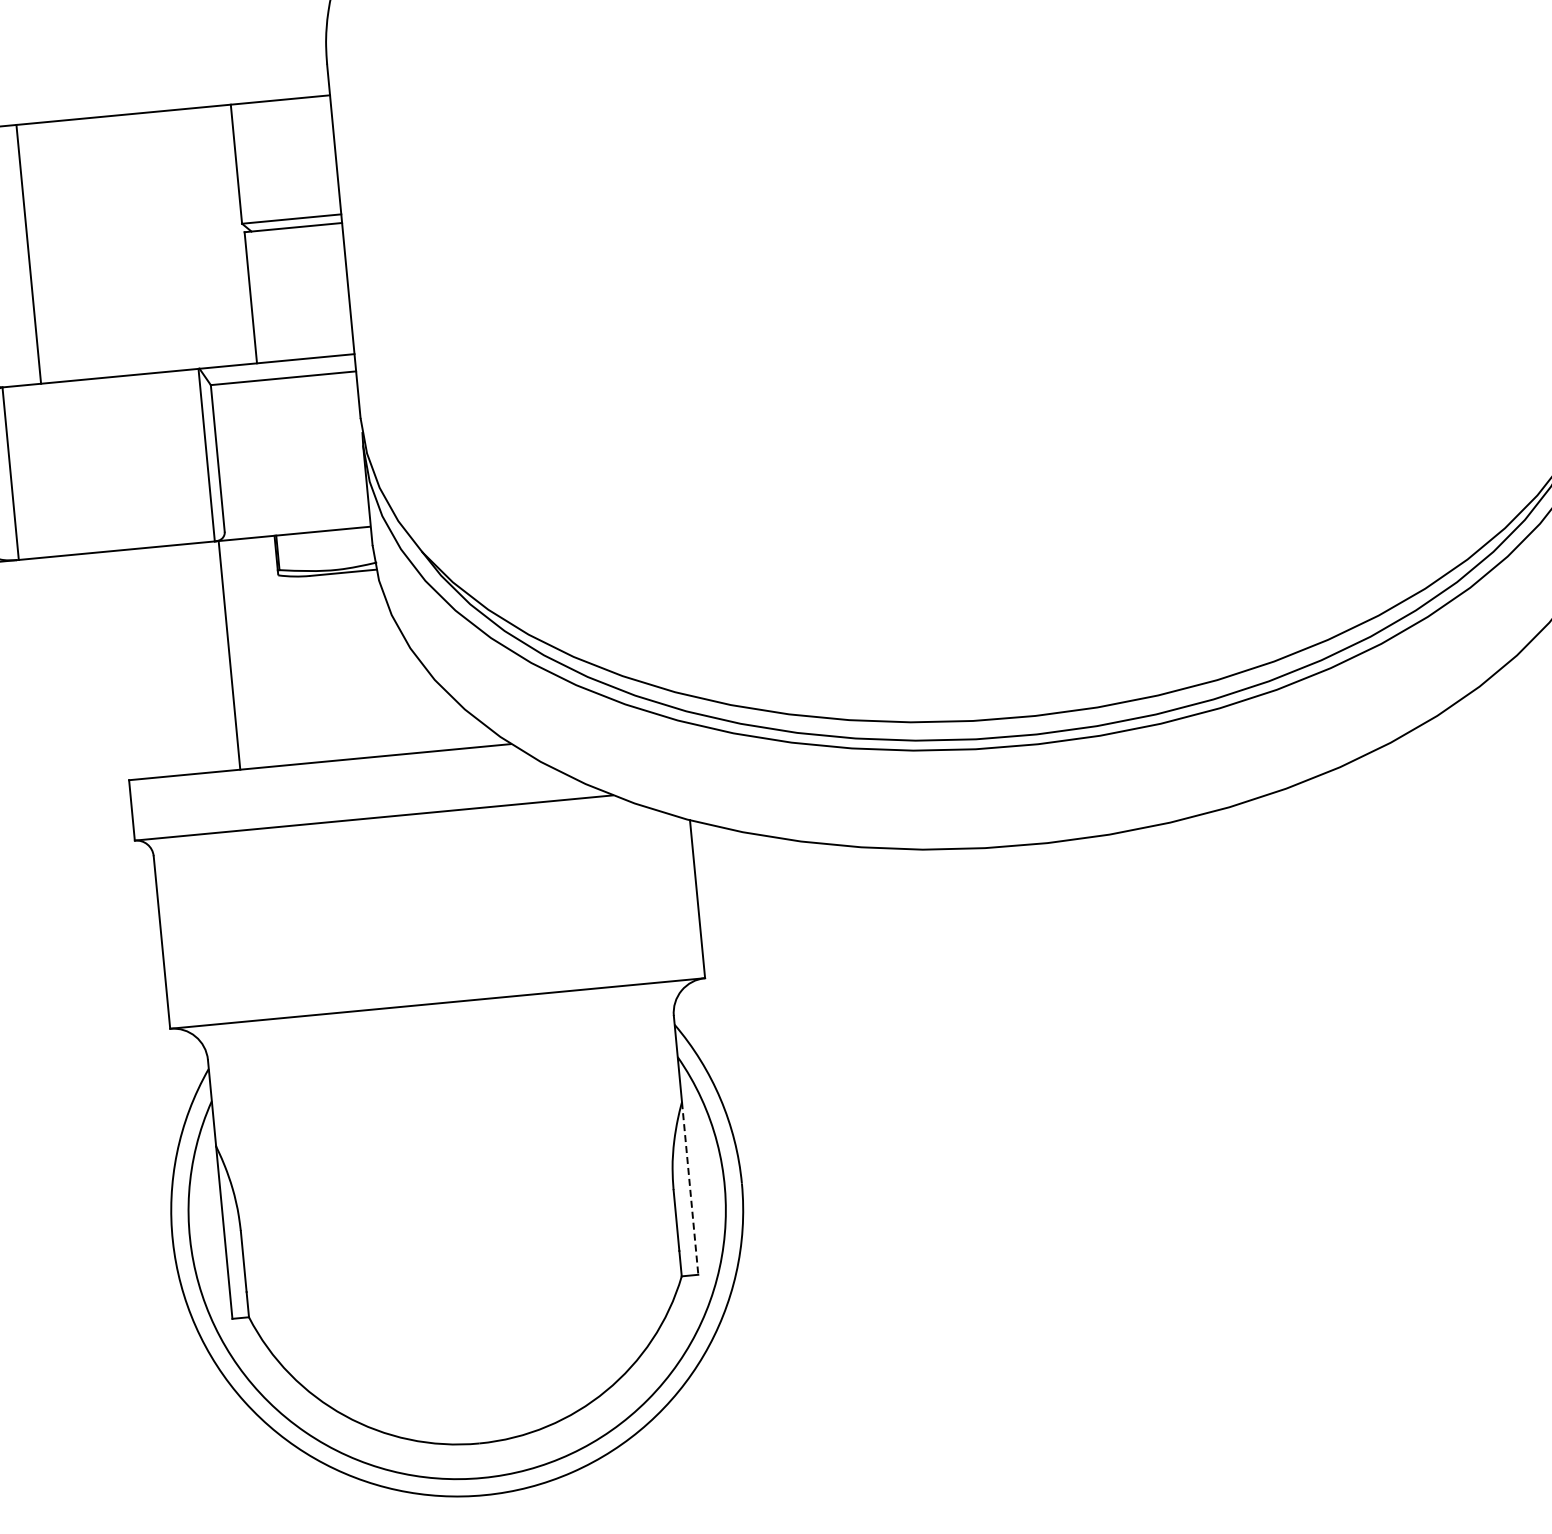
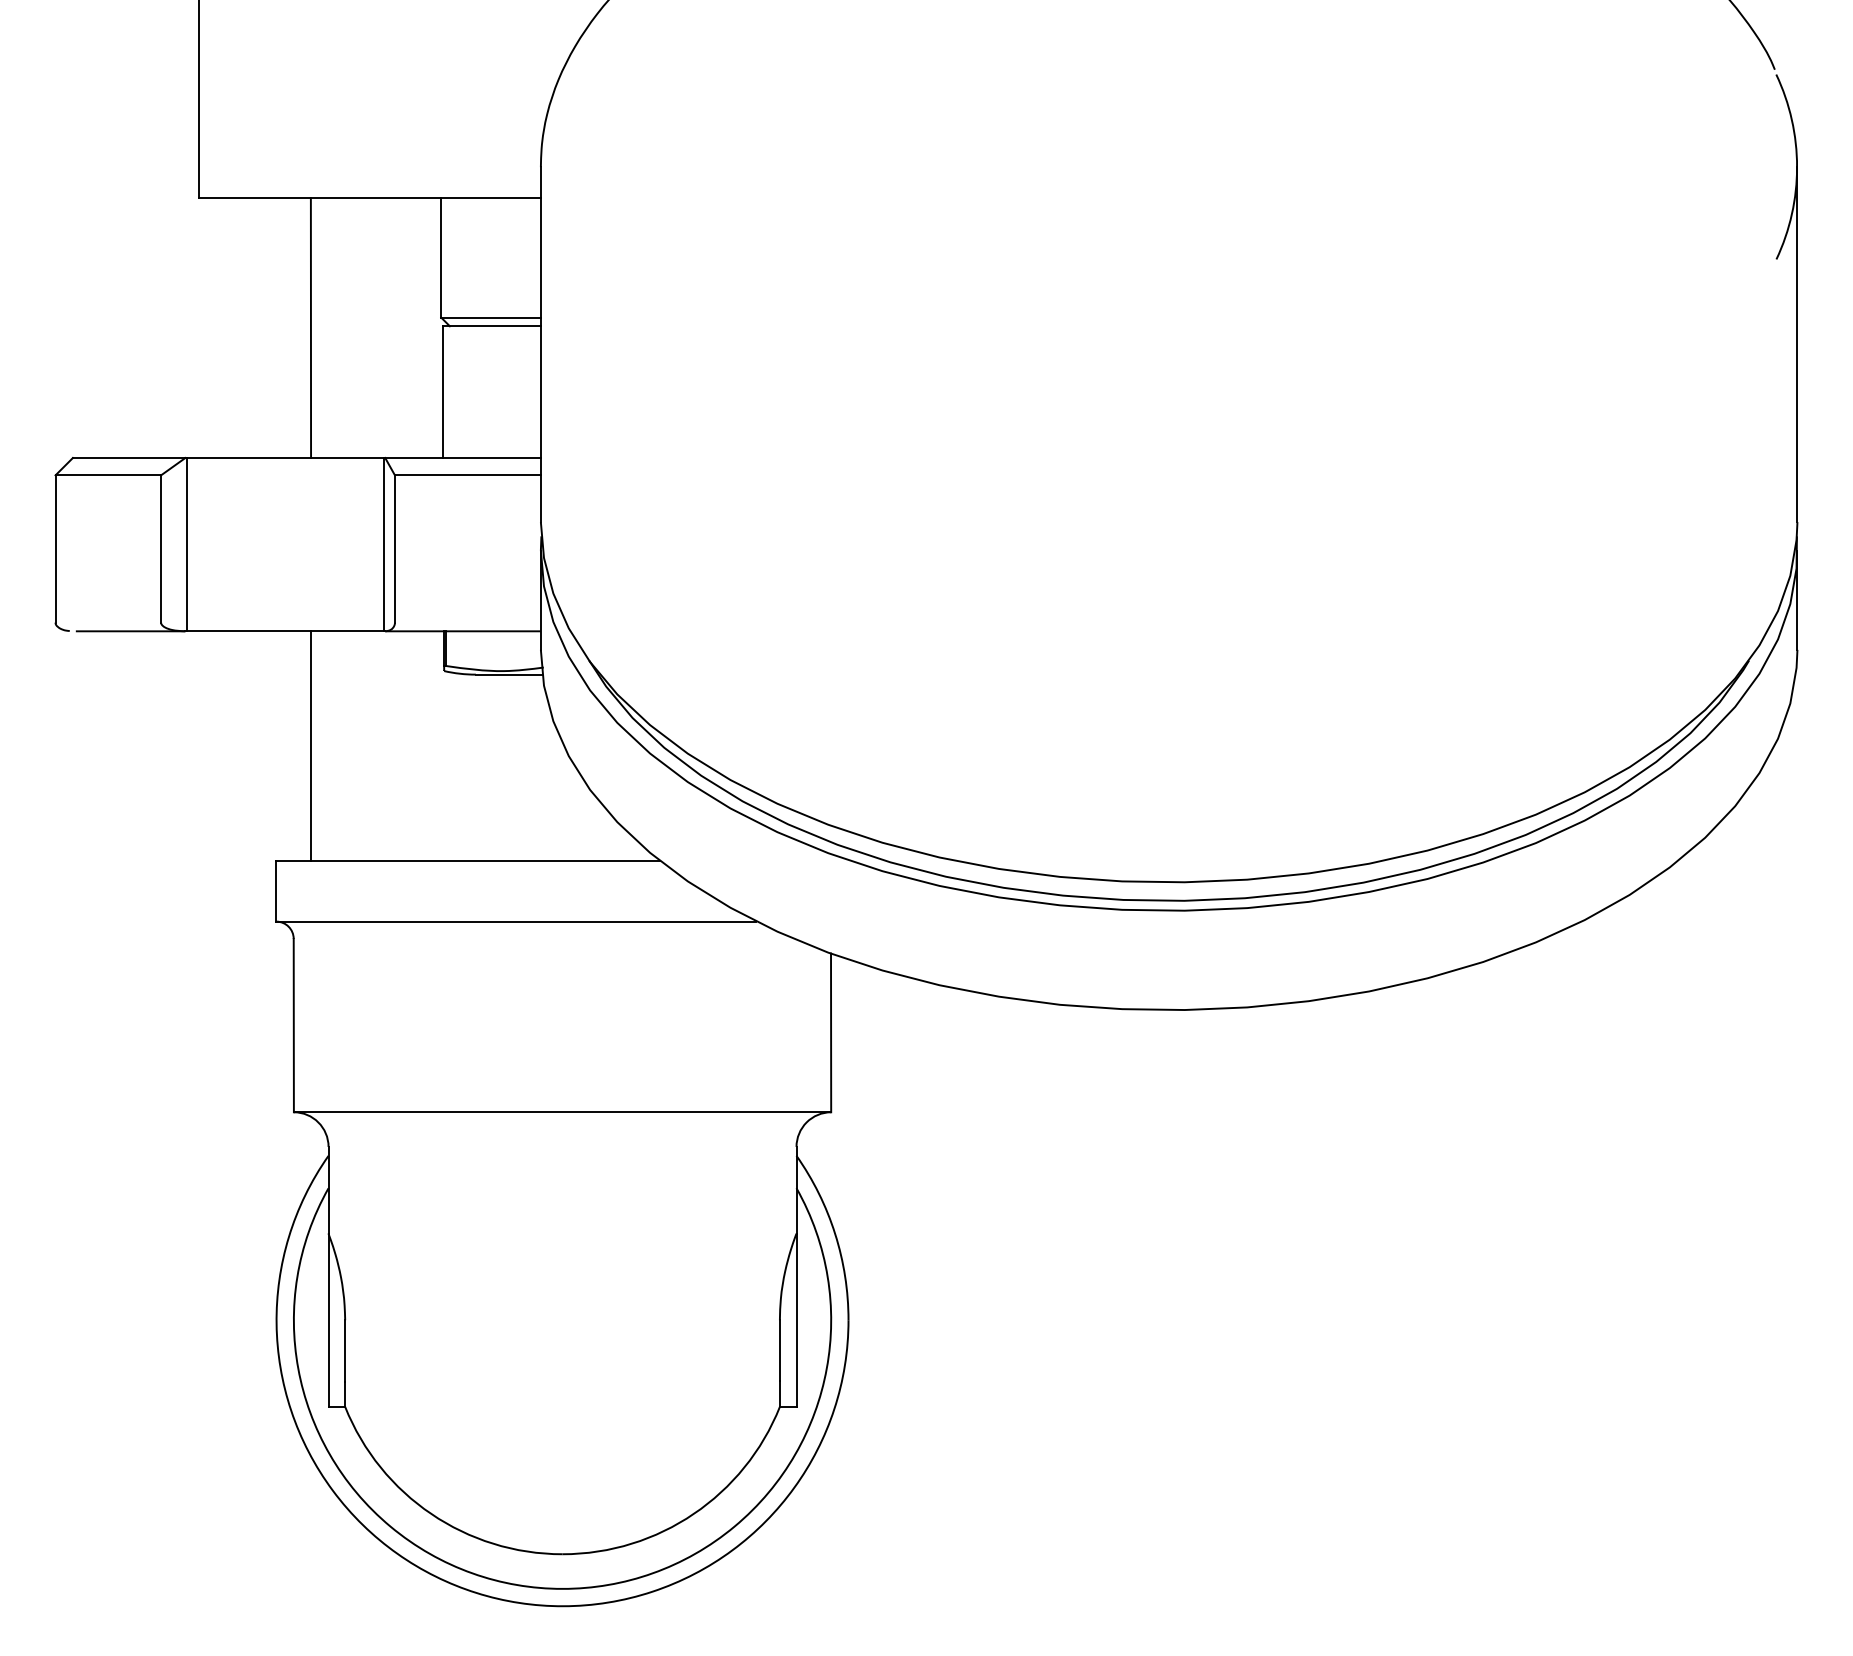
line: (28, 254) -> (310, 328), moved
line: (229, 654) -> (311, 745), moved
line: (690, 1188) -> (796, 1320), dashed -> solid

